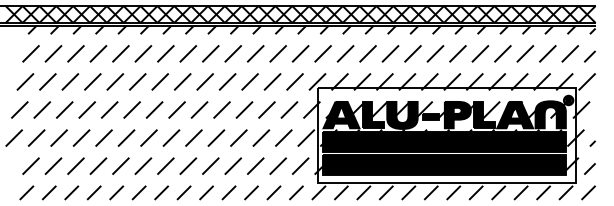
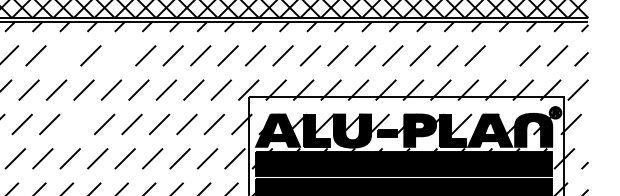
line: (165, 53) -> (63, 55), removed
line: (210, 53) -> (117, 55), removed
line: (525, 53) -> (502, 55), removed
line: (176, 109) -> (76, 123), removed

